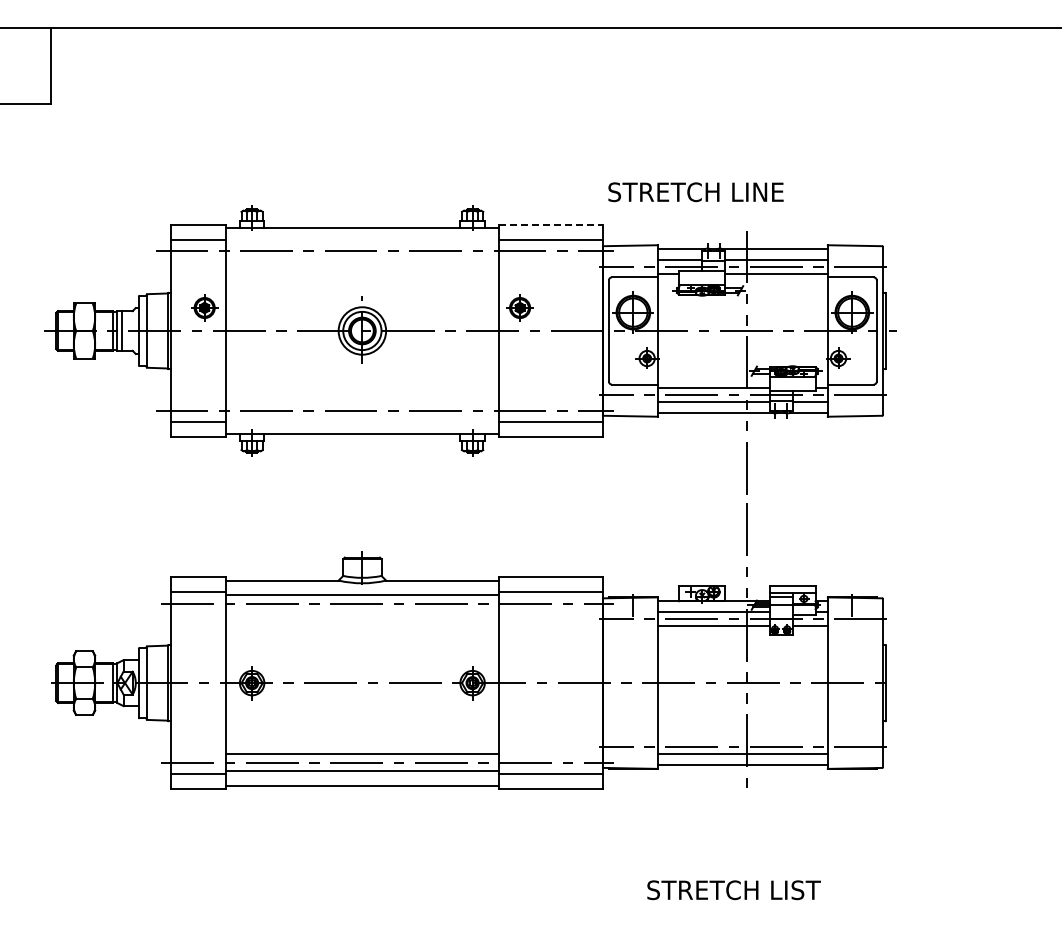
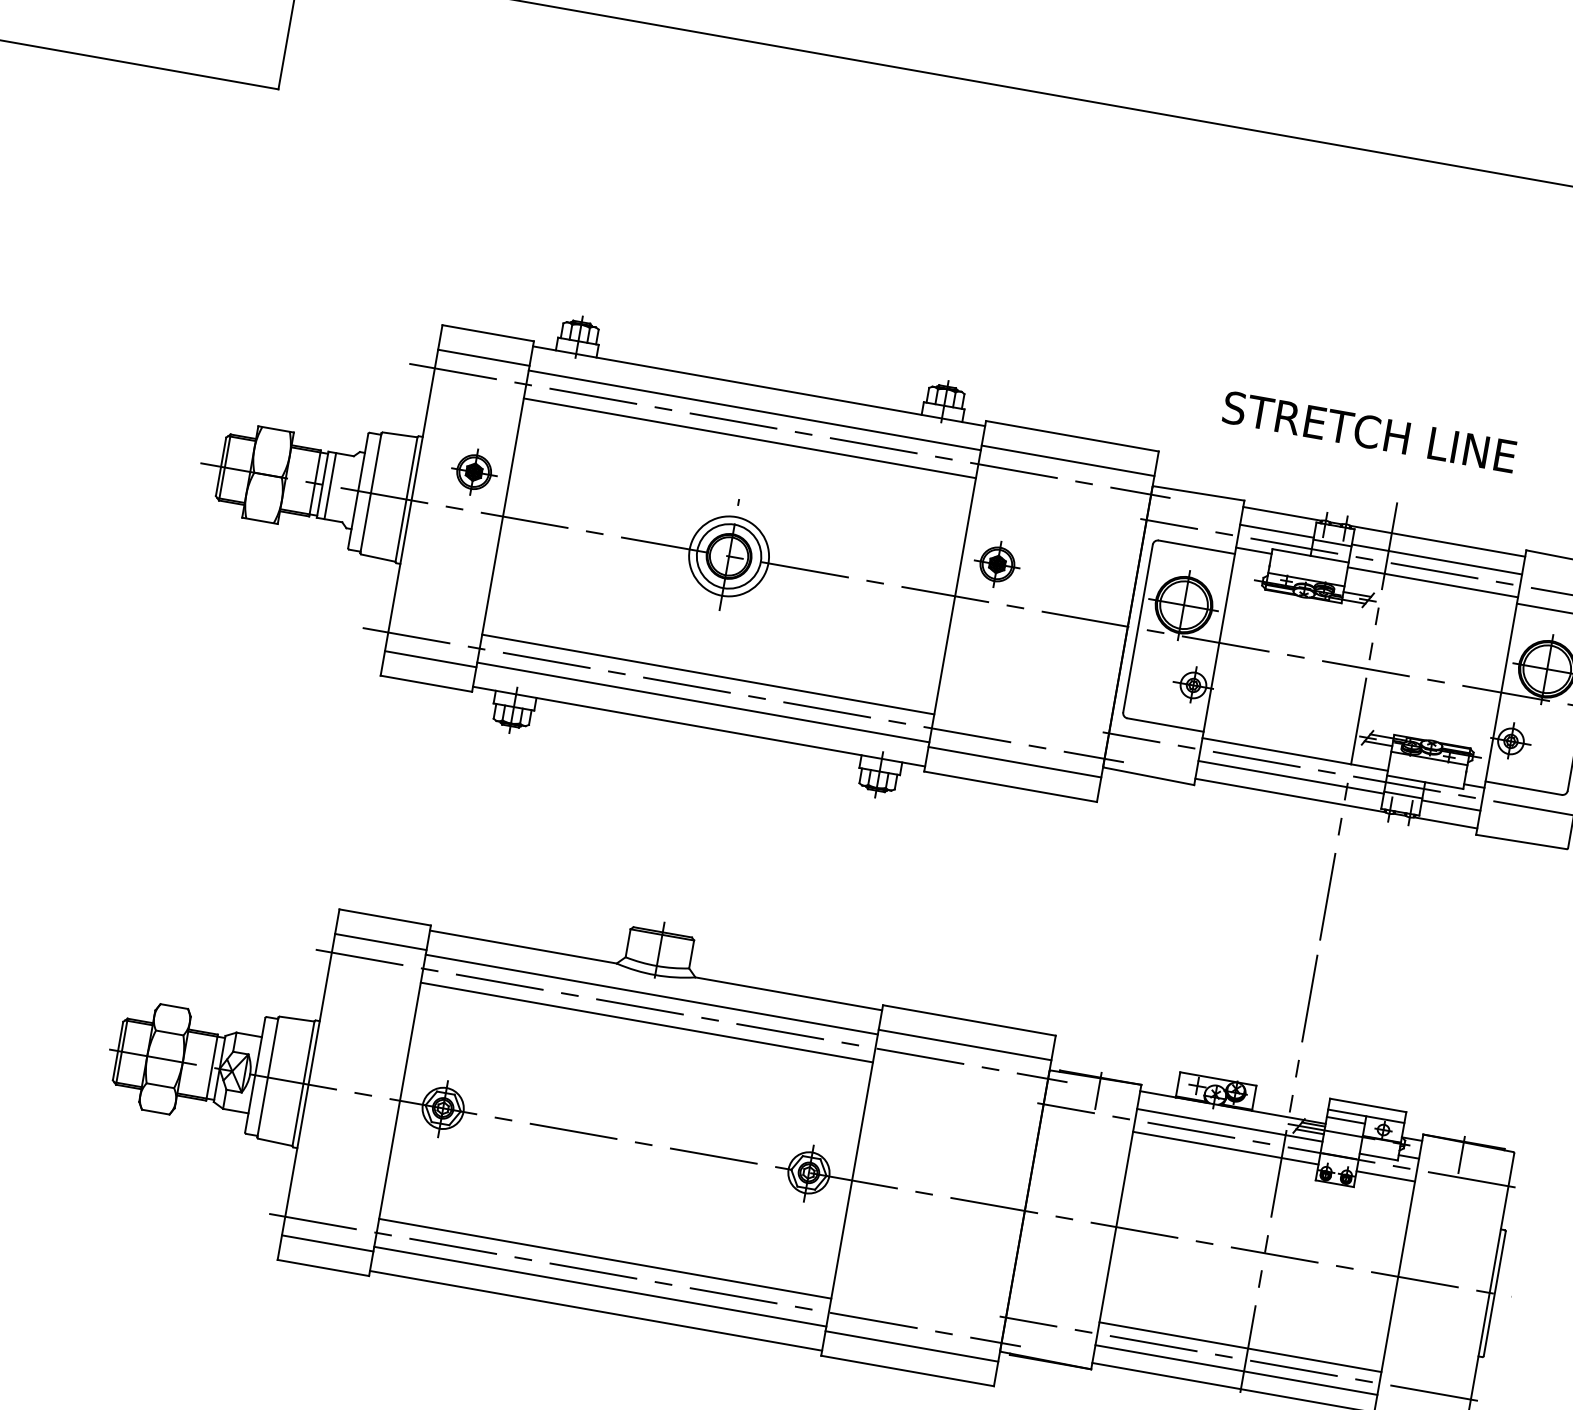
text: (695, 192) -> (1368, 432), moved
line: (551, 225) -> (1073, 436), dashed -> solid
line: (362, 242) -> (755, 409), added
line: (362, 259) -> (750, 437), added
line: (362, 402) -> (708, 675), added
line: (362, 419) -> (703, 703), added
line: (362, 611) -> (647, 1021), added
line: (742, 740) -> (1239, 1346), added

